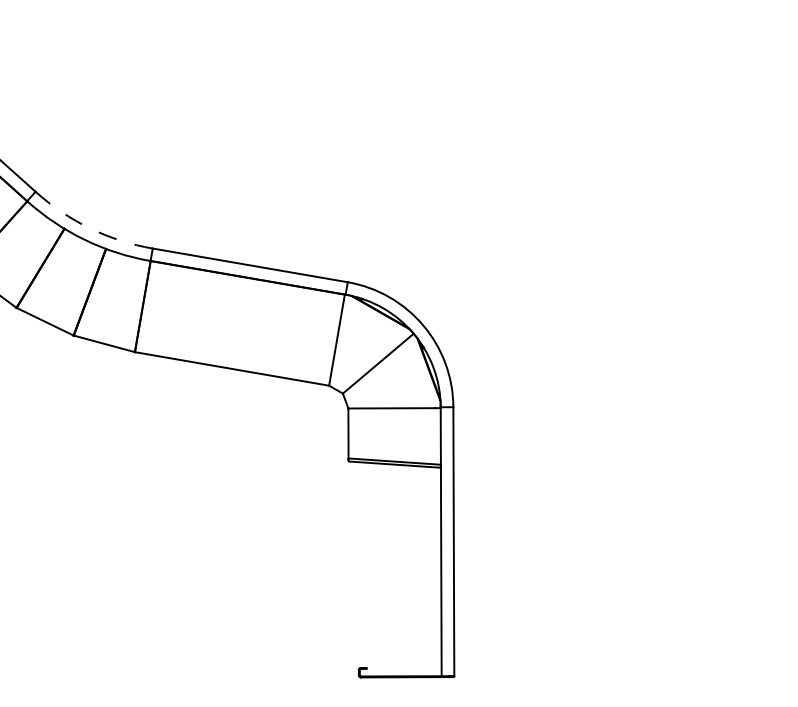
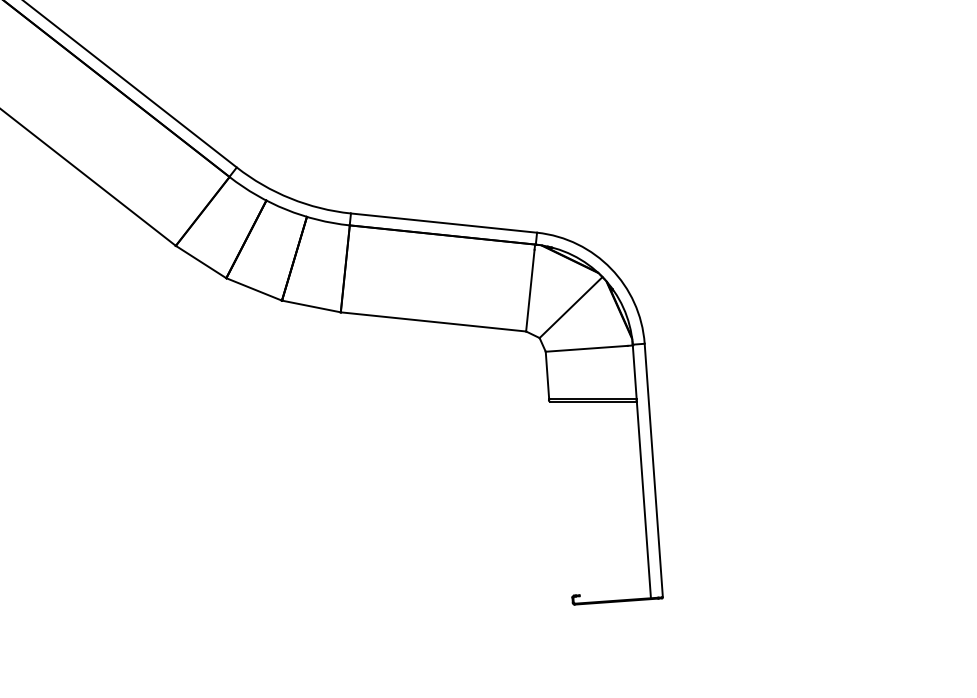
arc: (90, 228) -> (290, 198), dashed -> solid

